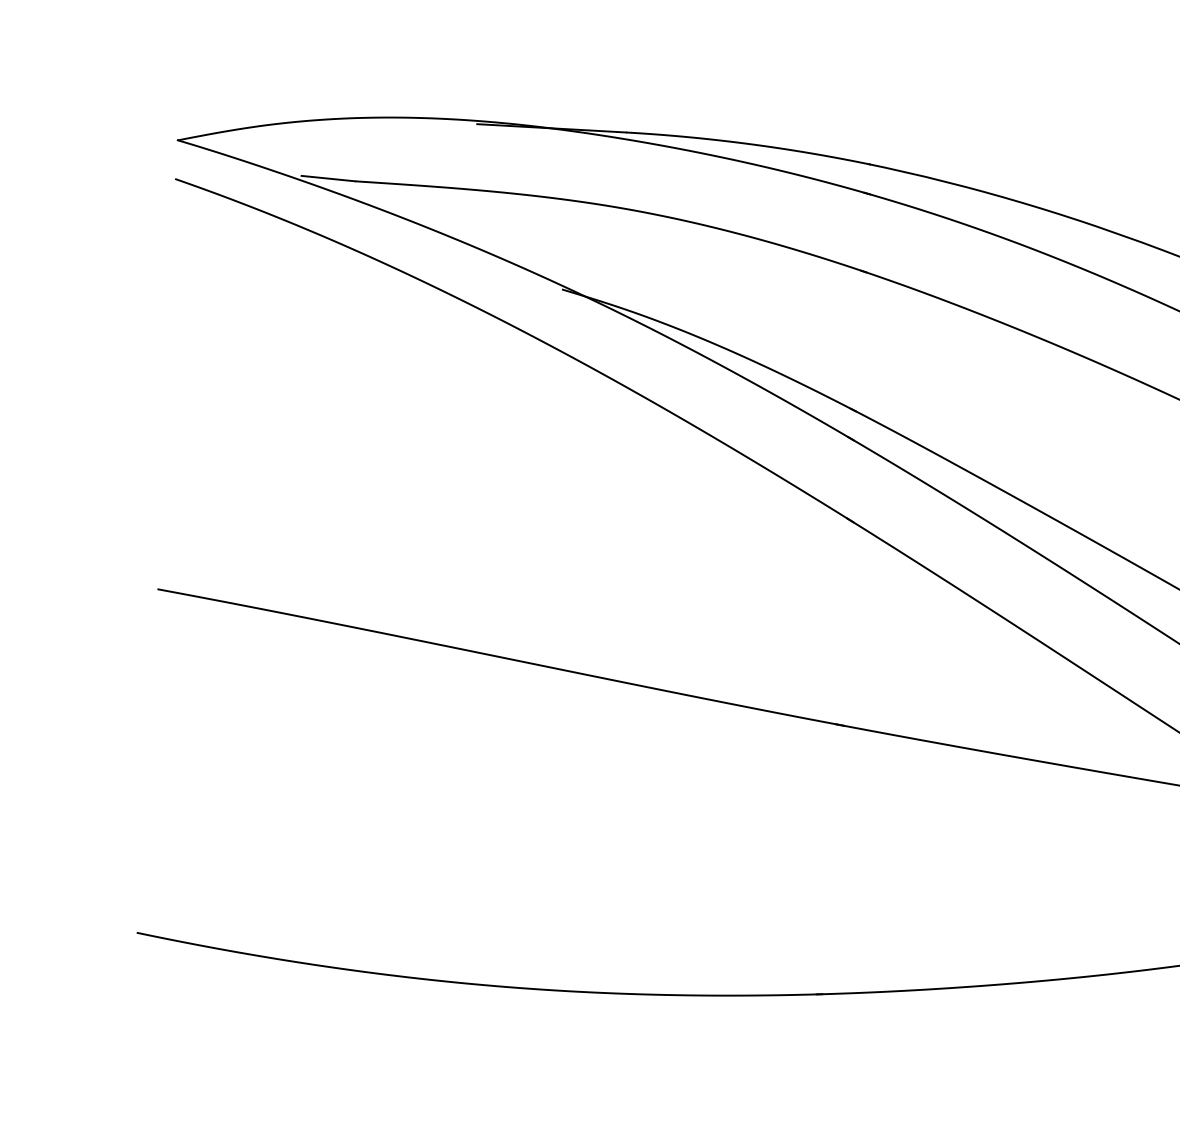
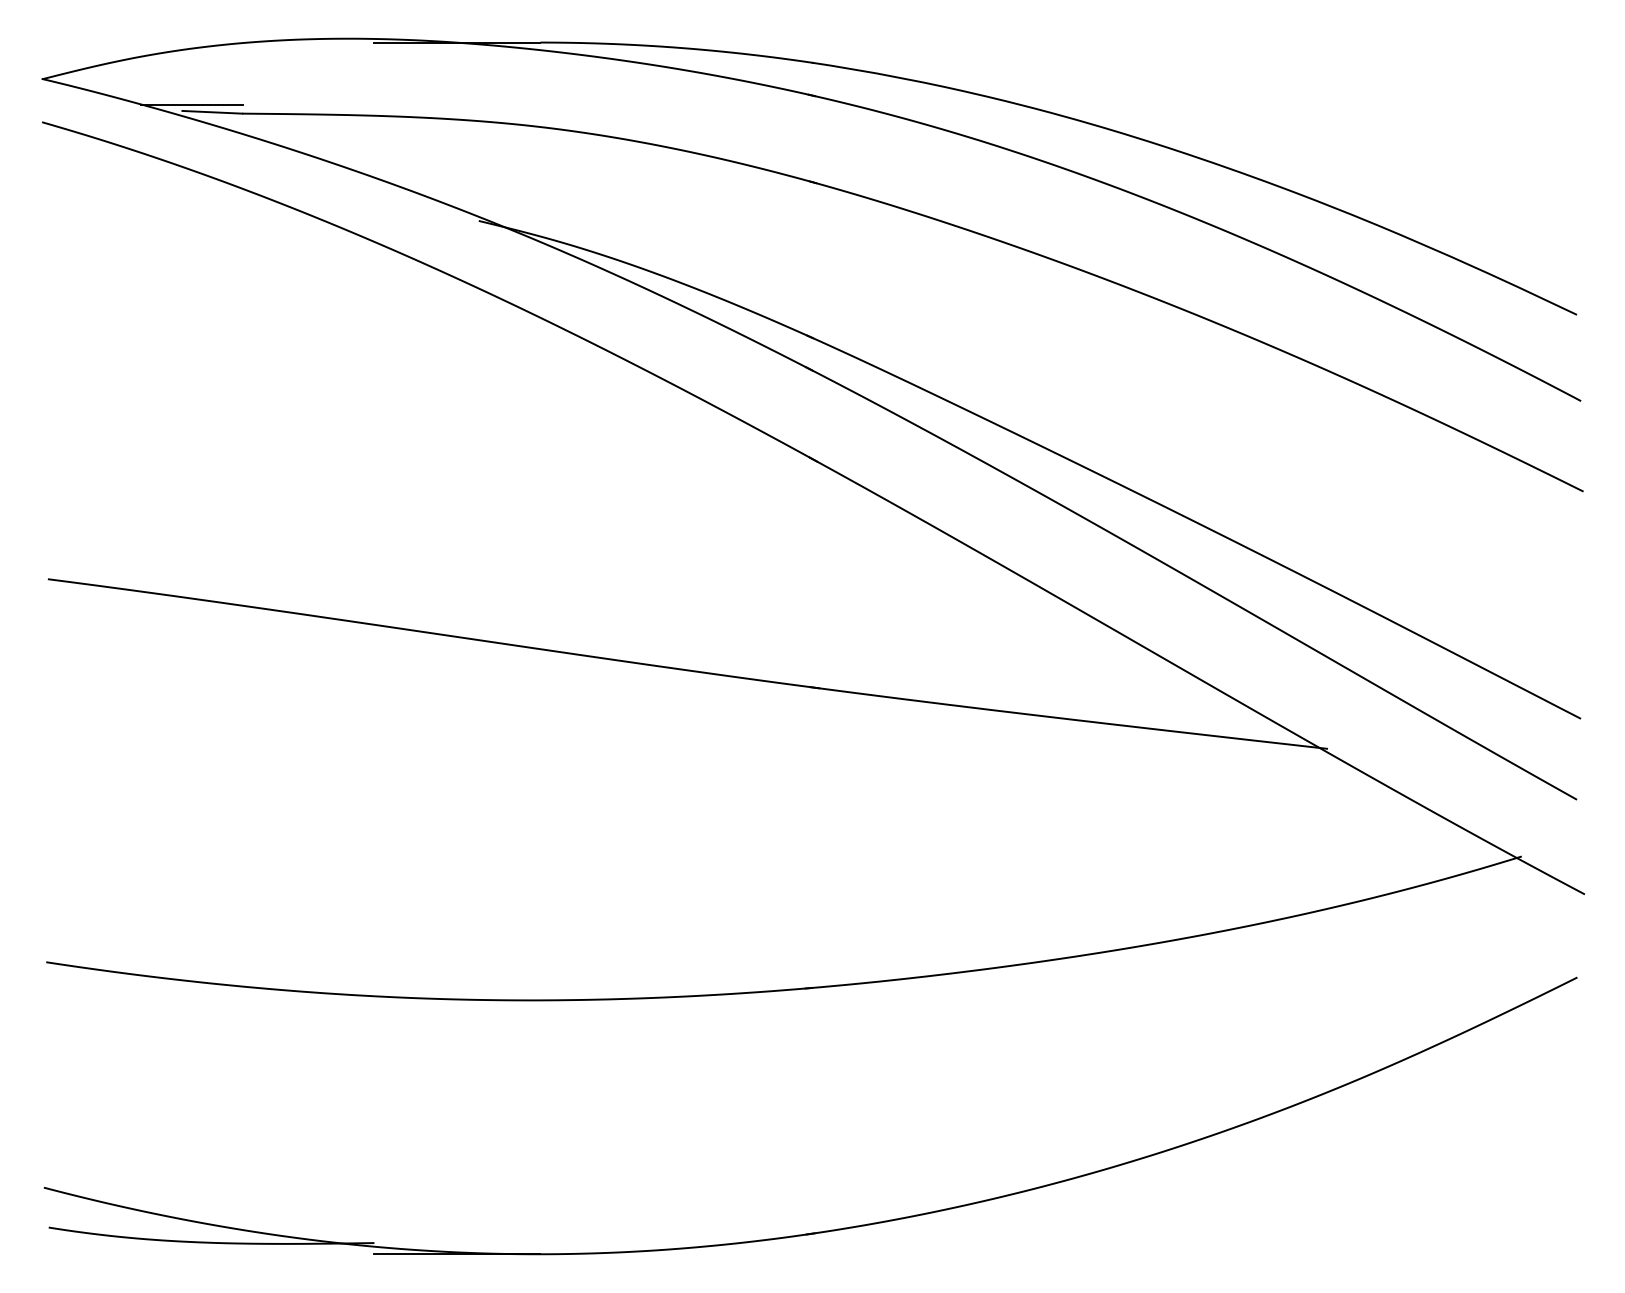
line: (310, 171) -> (191, 105), added

